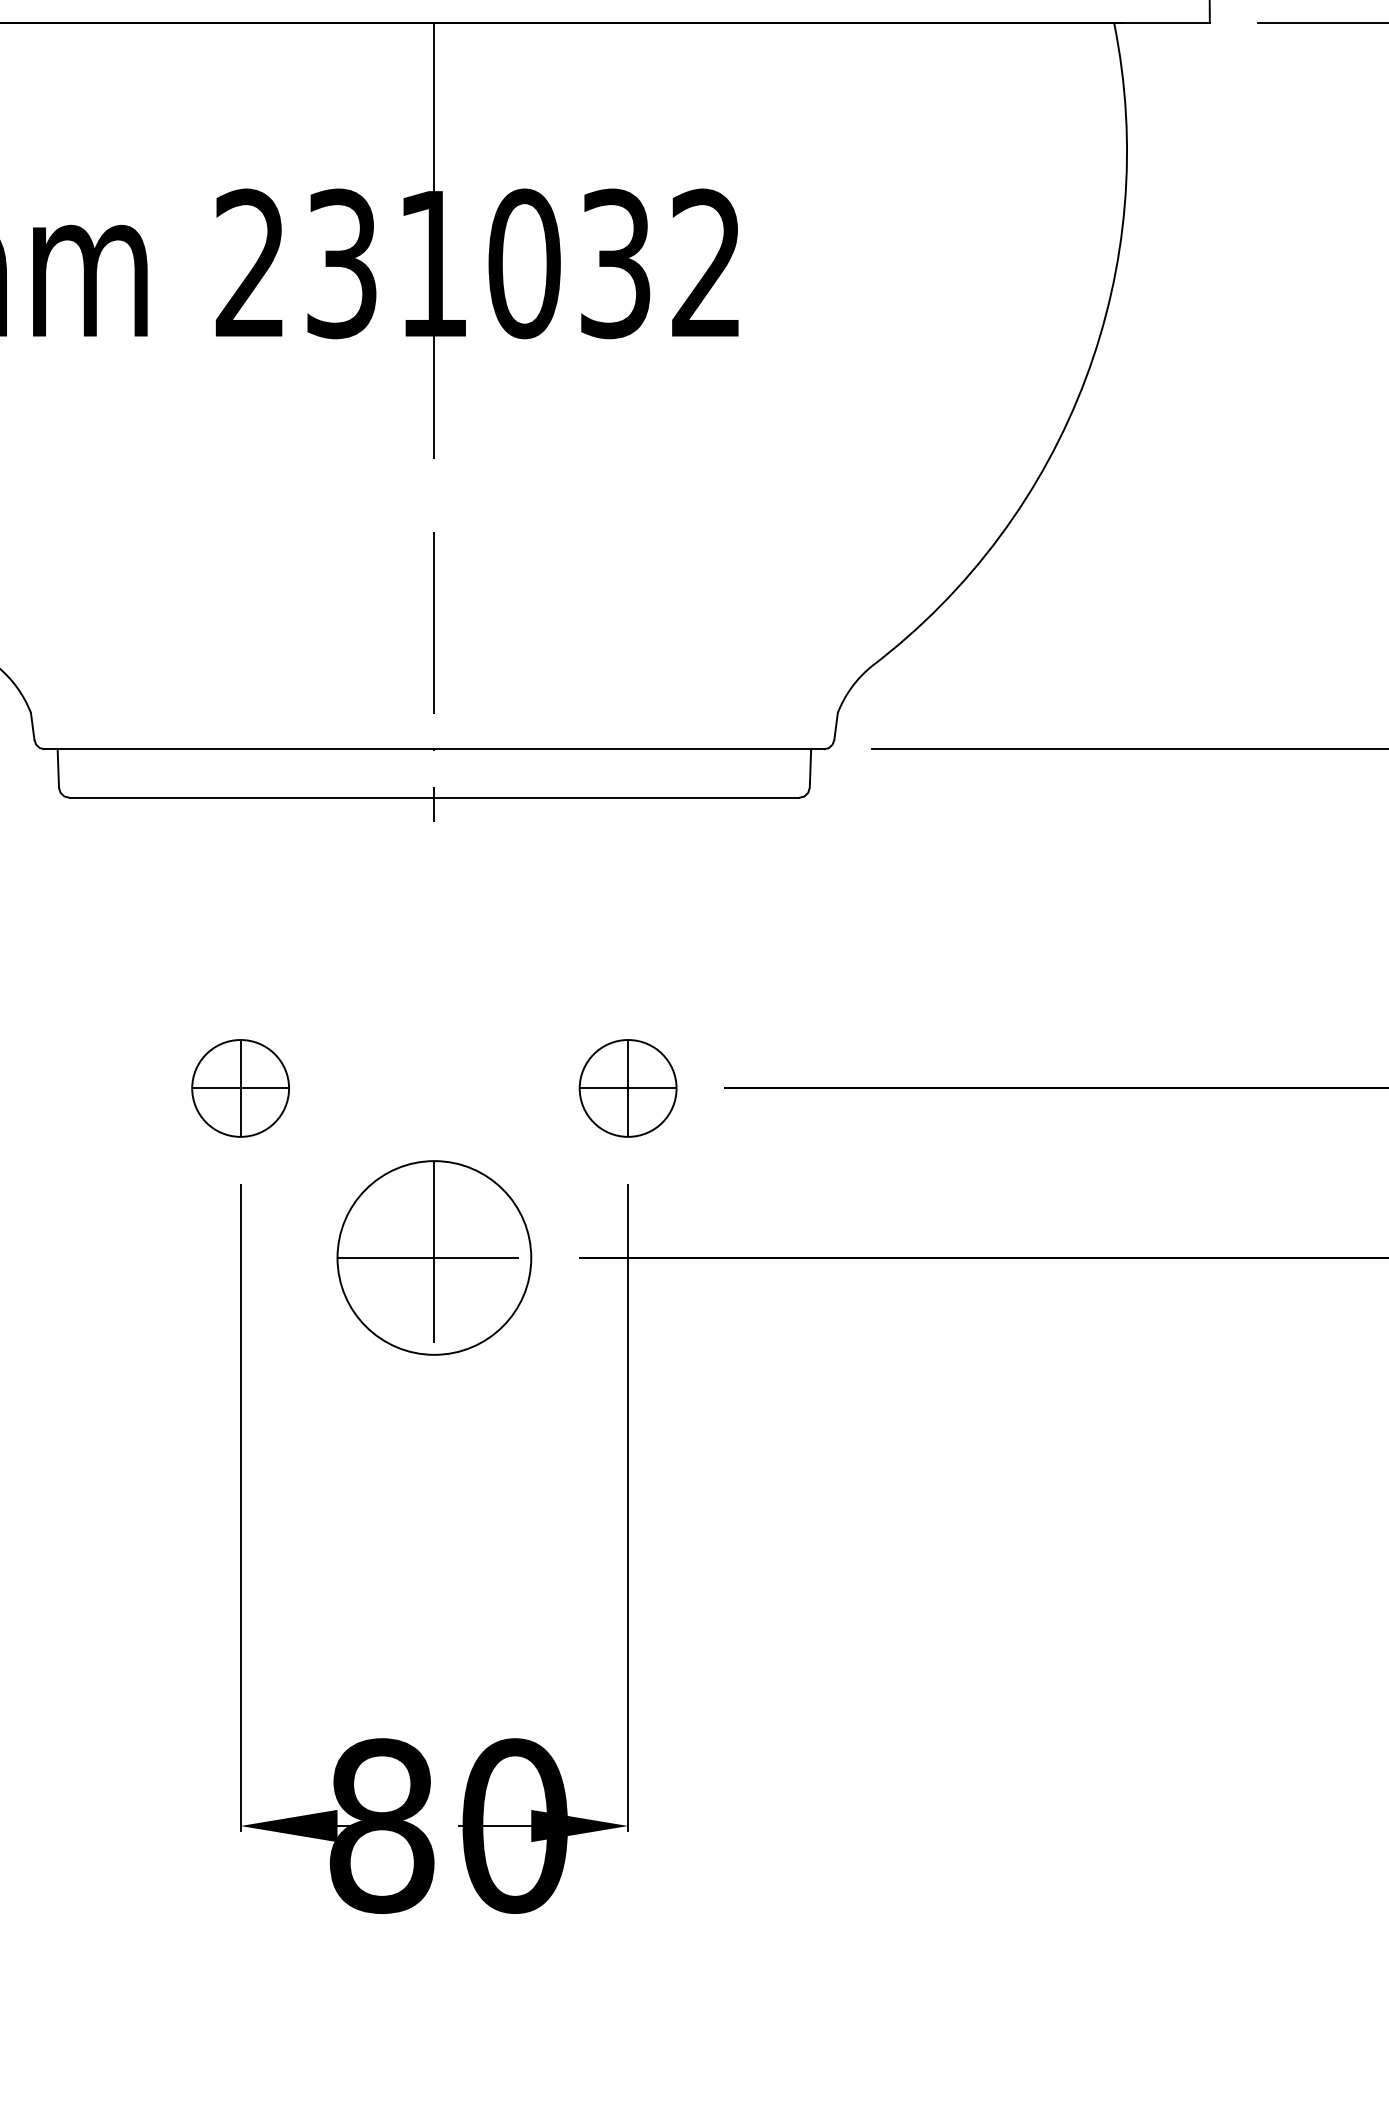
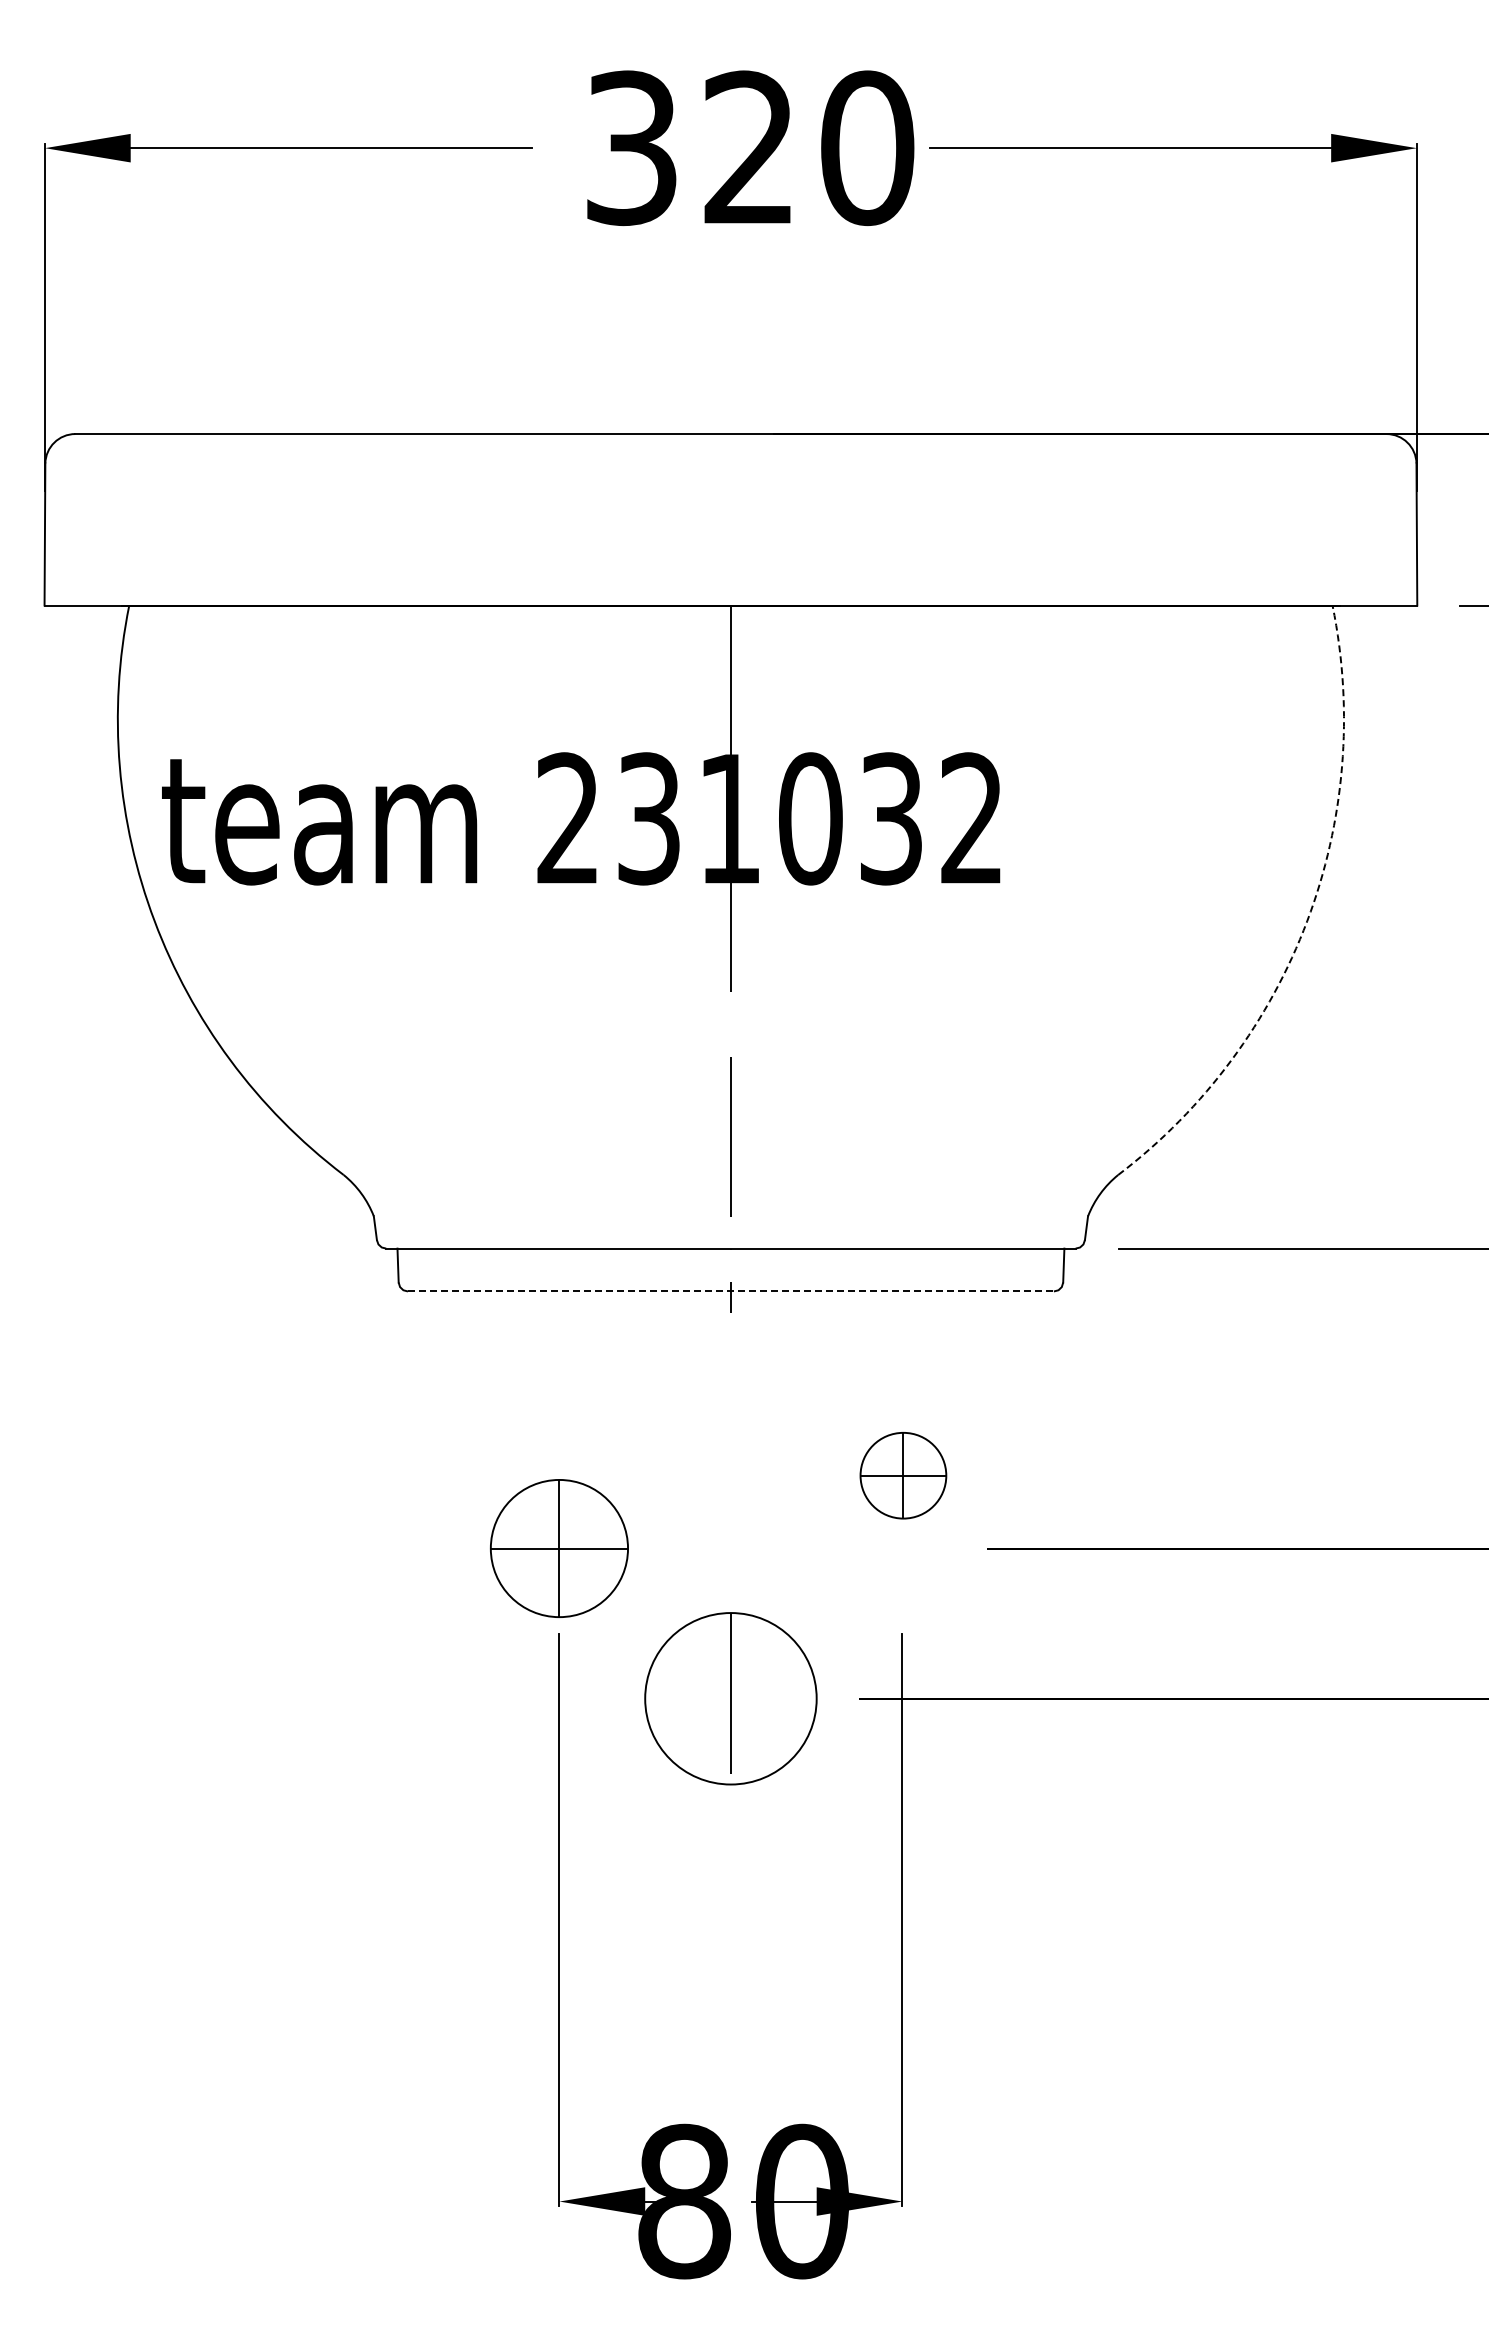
arc: (1085, 379) -> (1307, 921), solid -> dashed
line: (433, 797) -> (730, 1291), solid -> dashed
part: (240, 1088) -> (559, 1548), size x1.6
part: (628, 1088) -> (903, 1475), moved
line: (433, 1257) -> (730, 1698), removed

